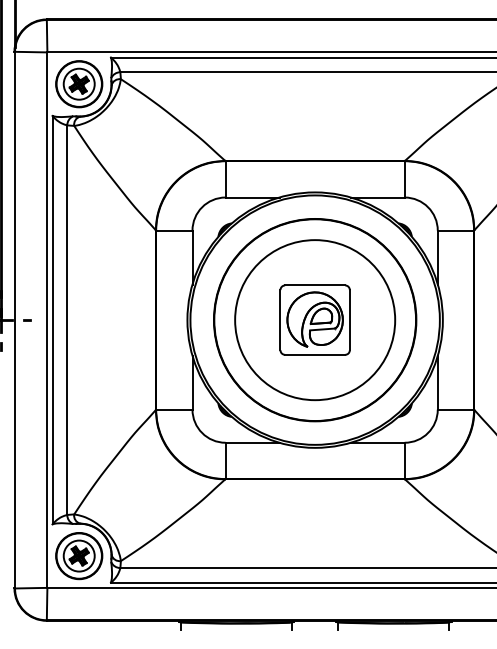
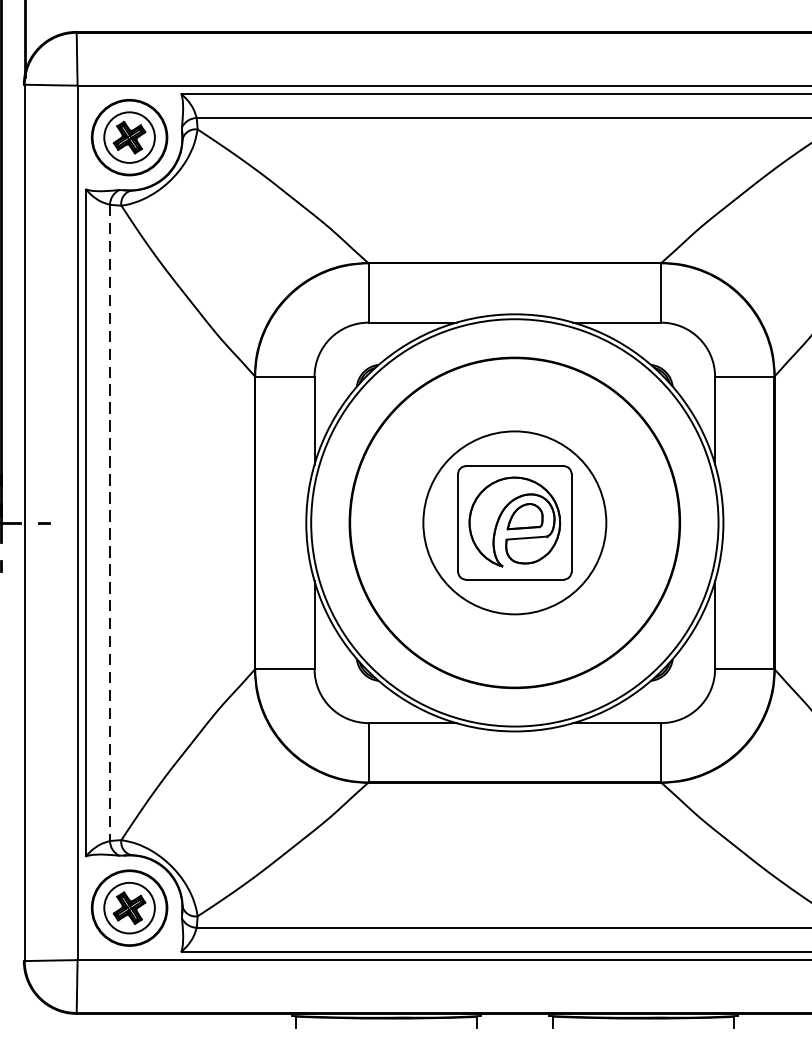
line: (67, 320) -> (110, 523), solid -> dashed
circle: (315, 320) -> (515, 523), size x0.7

